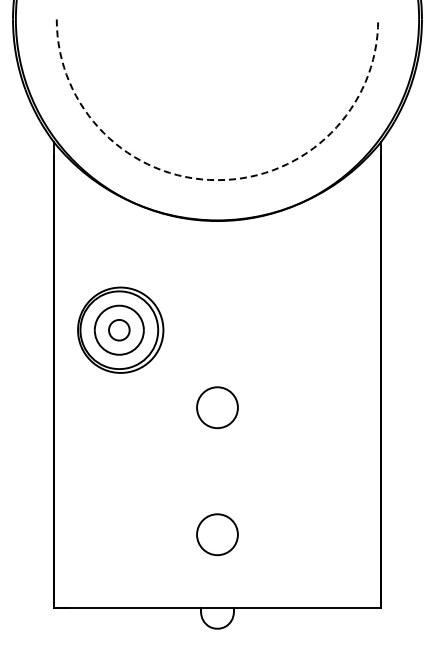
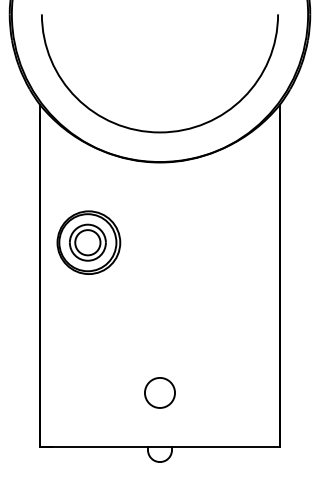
arc: (217, 180) -> (160, 132), dashed -> solid
circle: (119, 330) -> (87, 242), size x1.67
circle: (217, 407) -> (160, 299), removed

